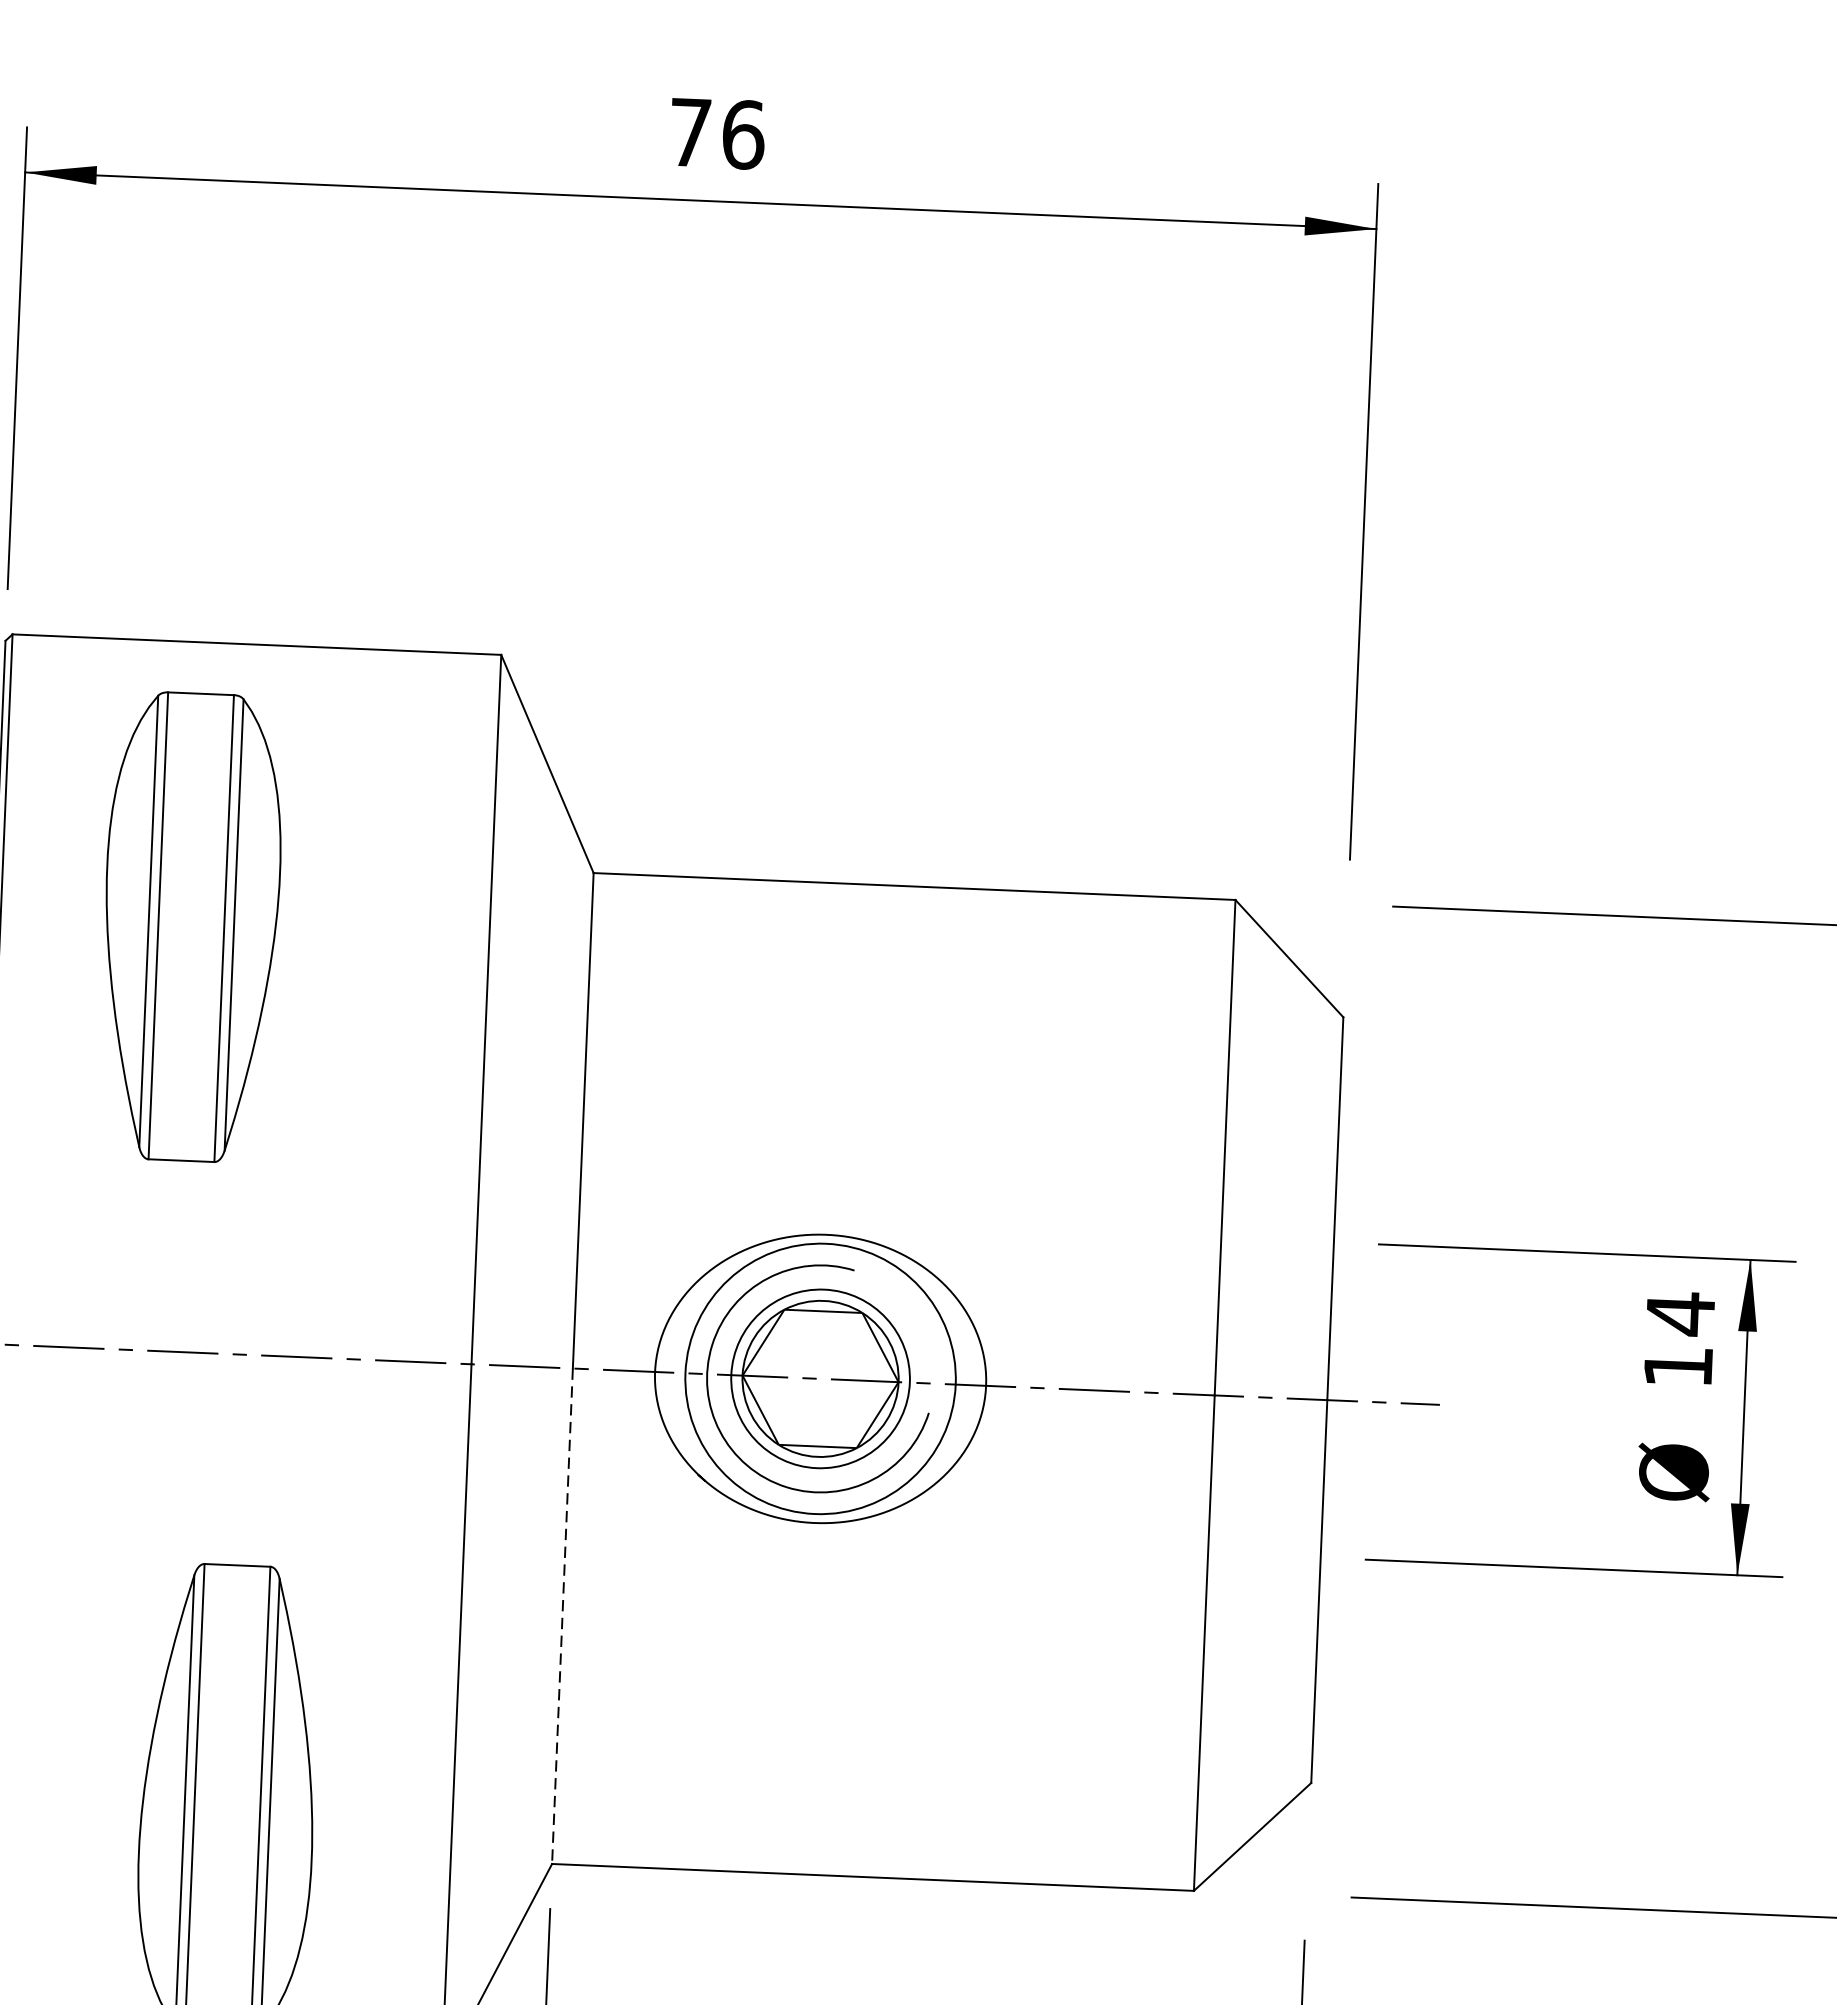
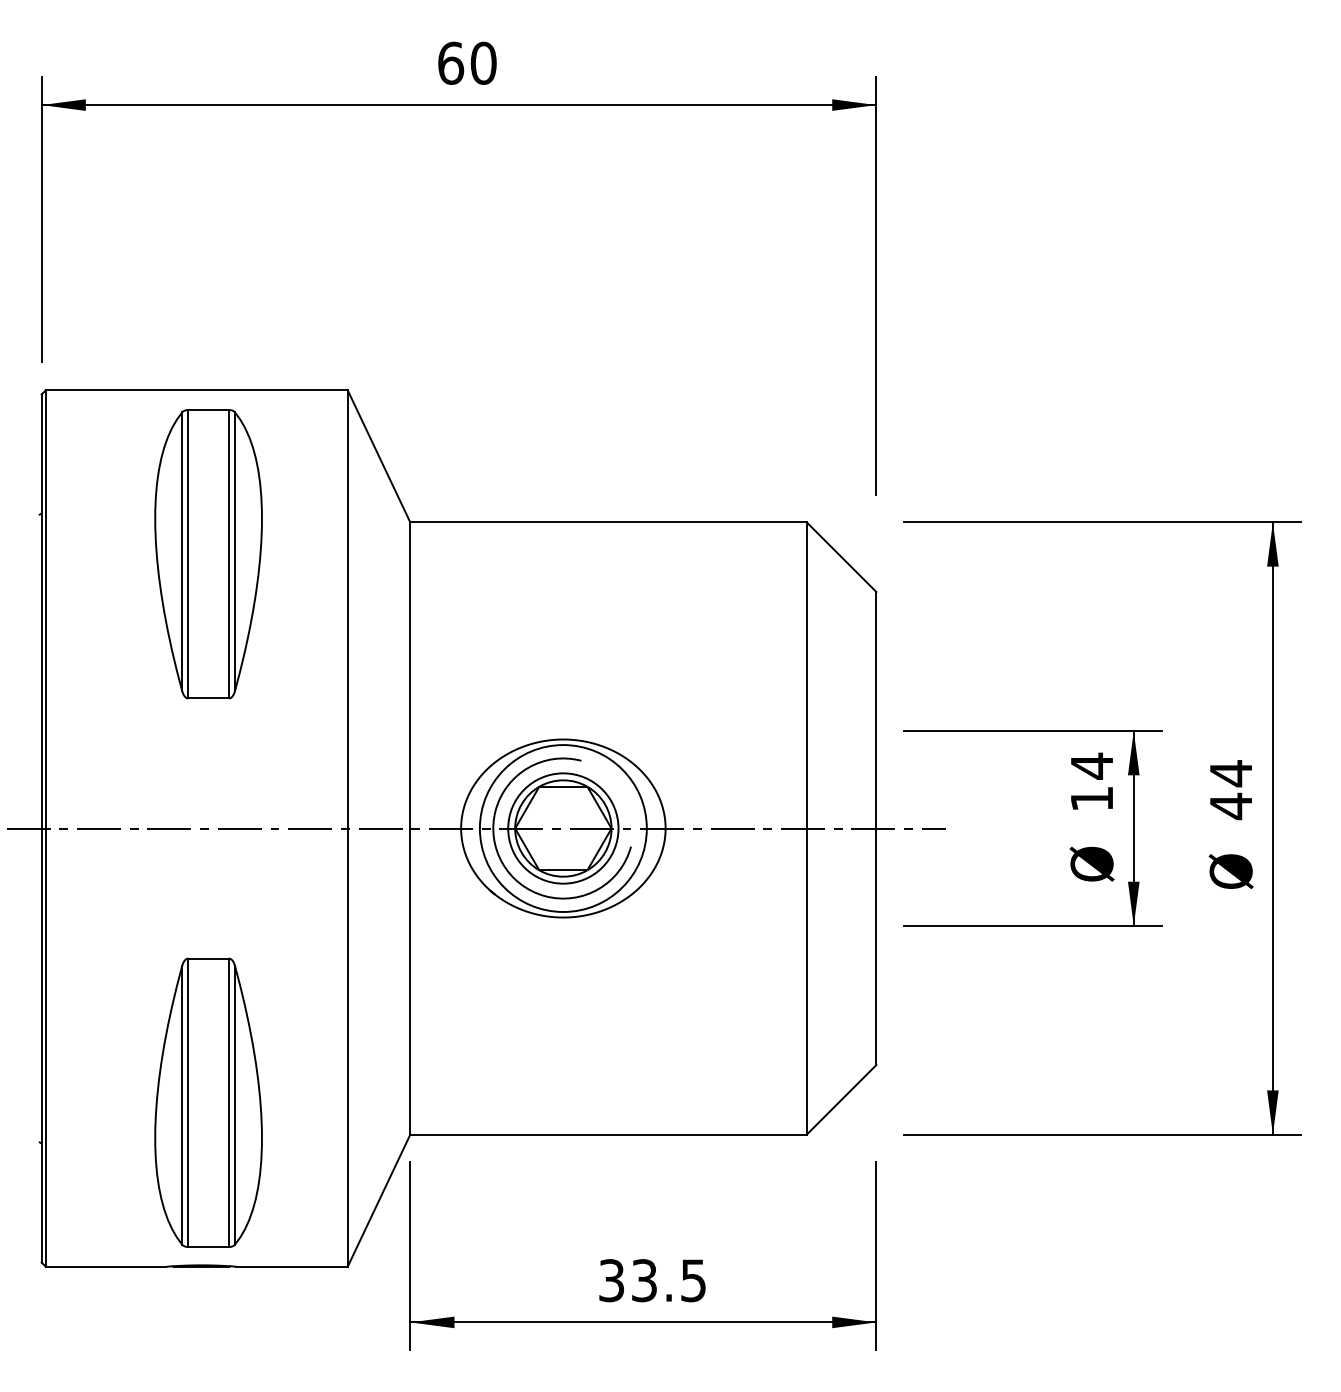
text: (717, 132) -> (467, 62), 76 -> 60
part: (191, 927) -> (208, 554), moved
line: (562, 1617) -> (410, 982), dashed -> solid

